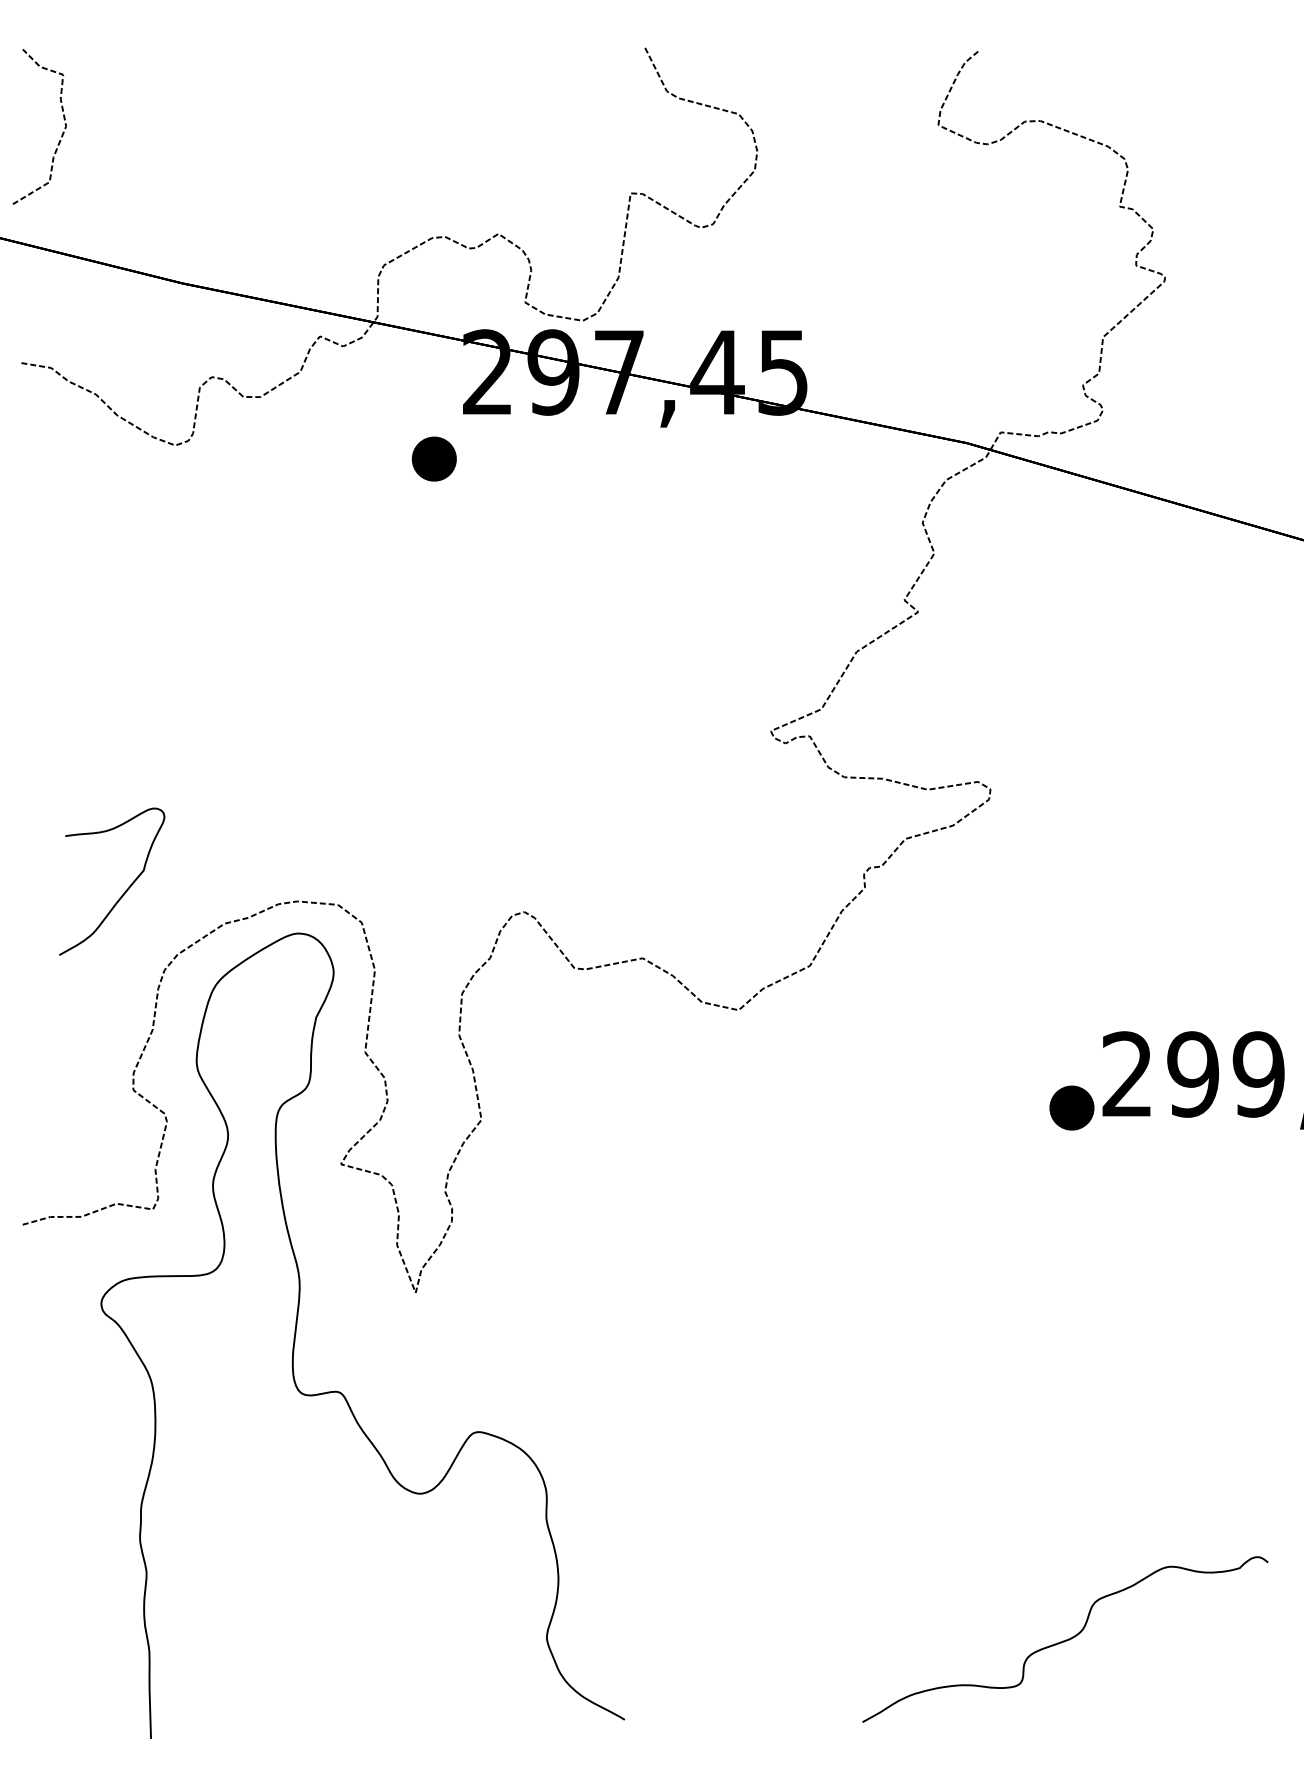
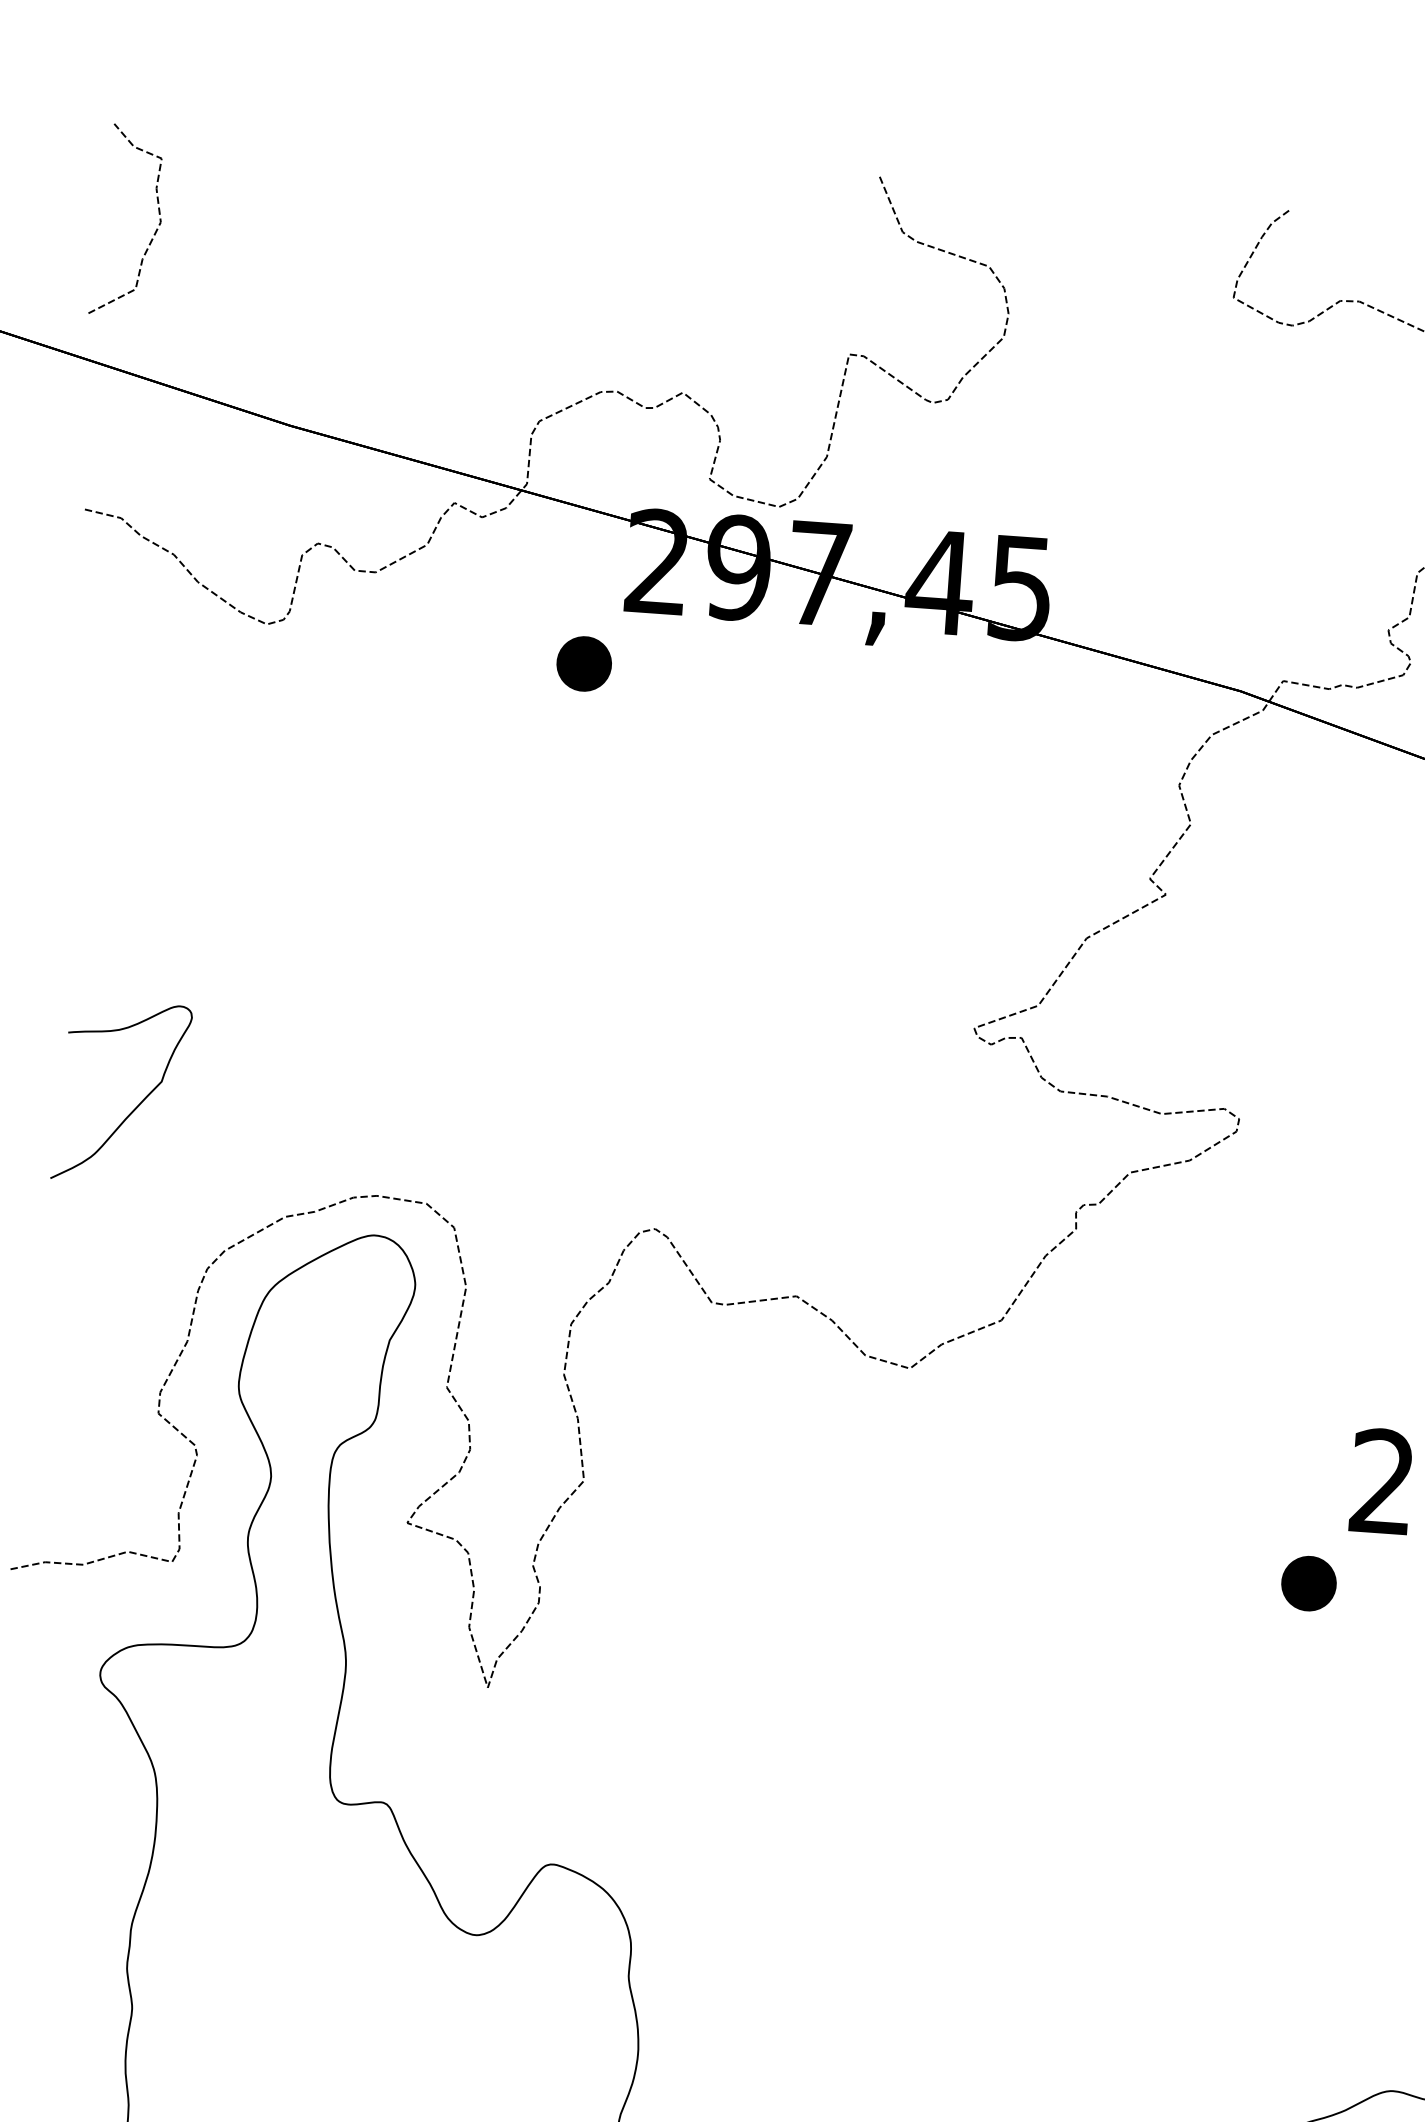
part: (124, 891) -> (136, 1105), moved
part: (1071, 1107) -> (1308, 1582), moved

